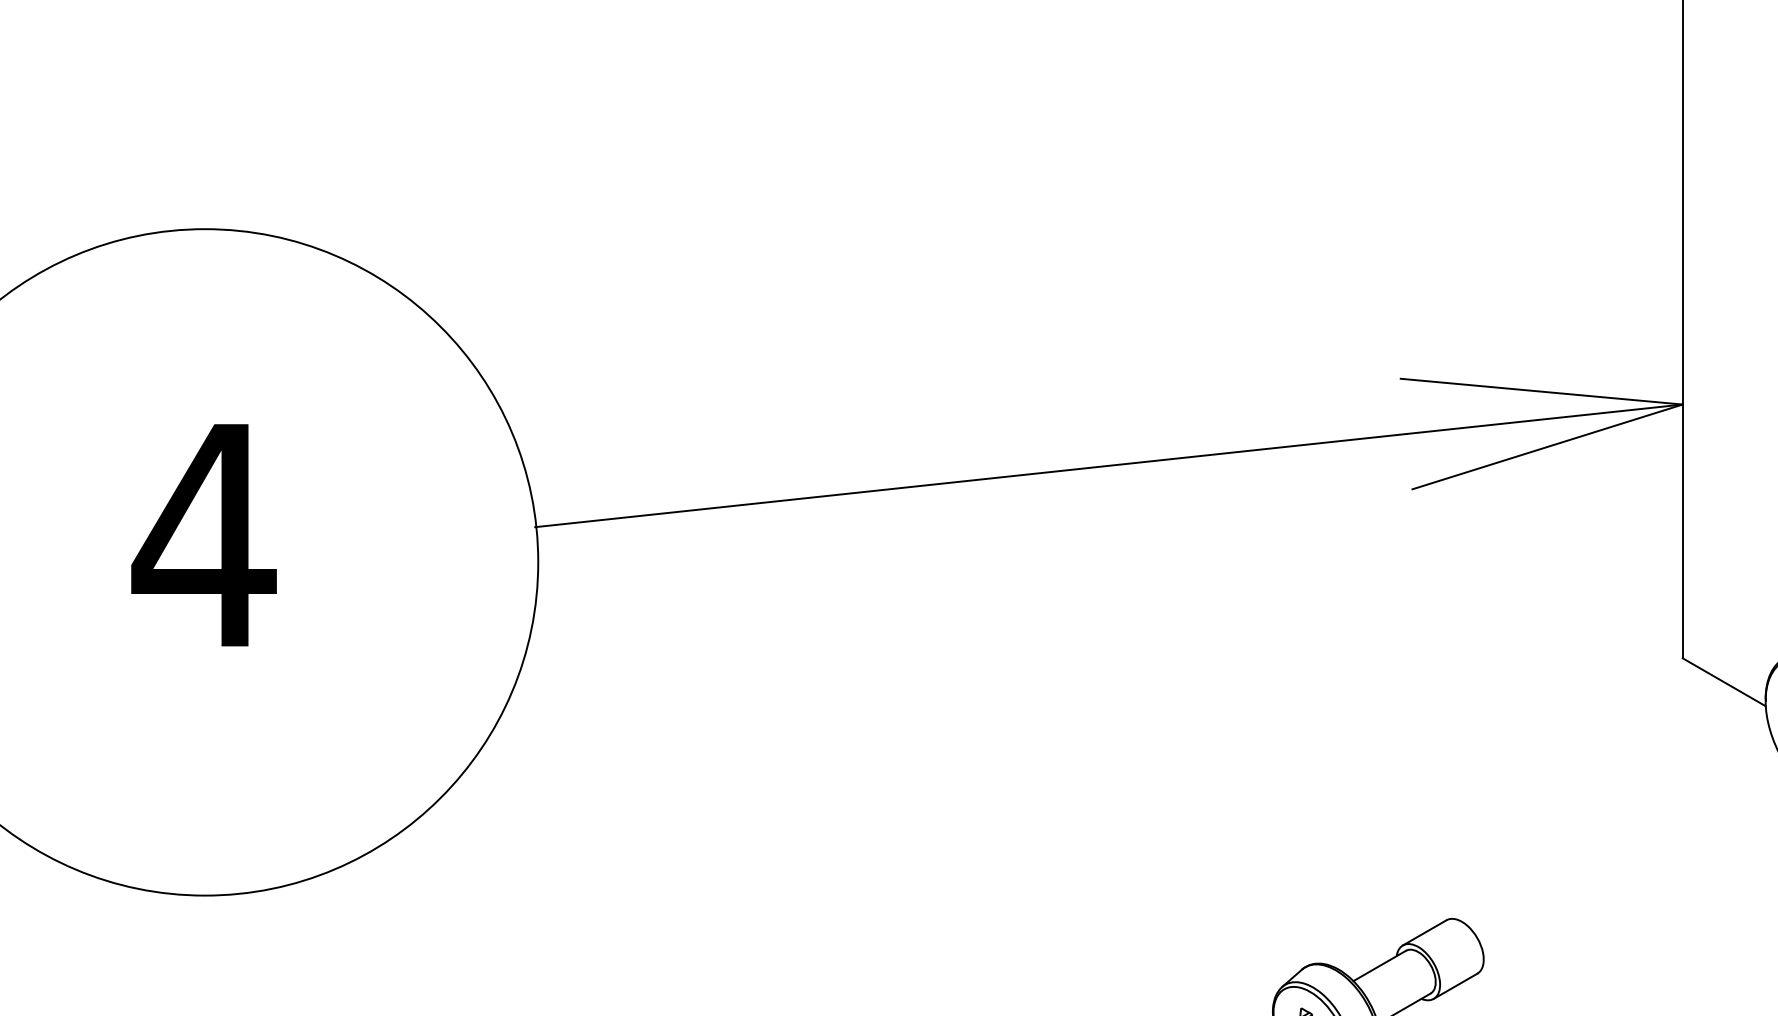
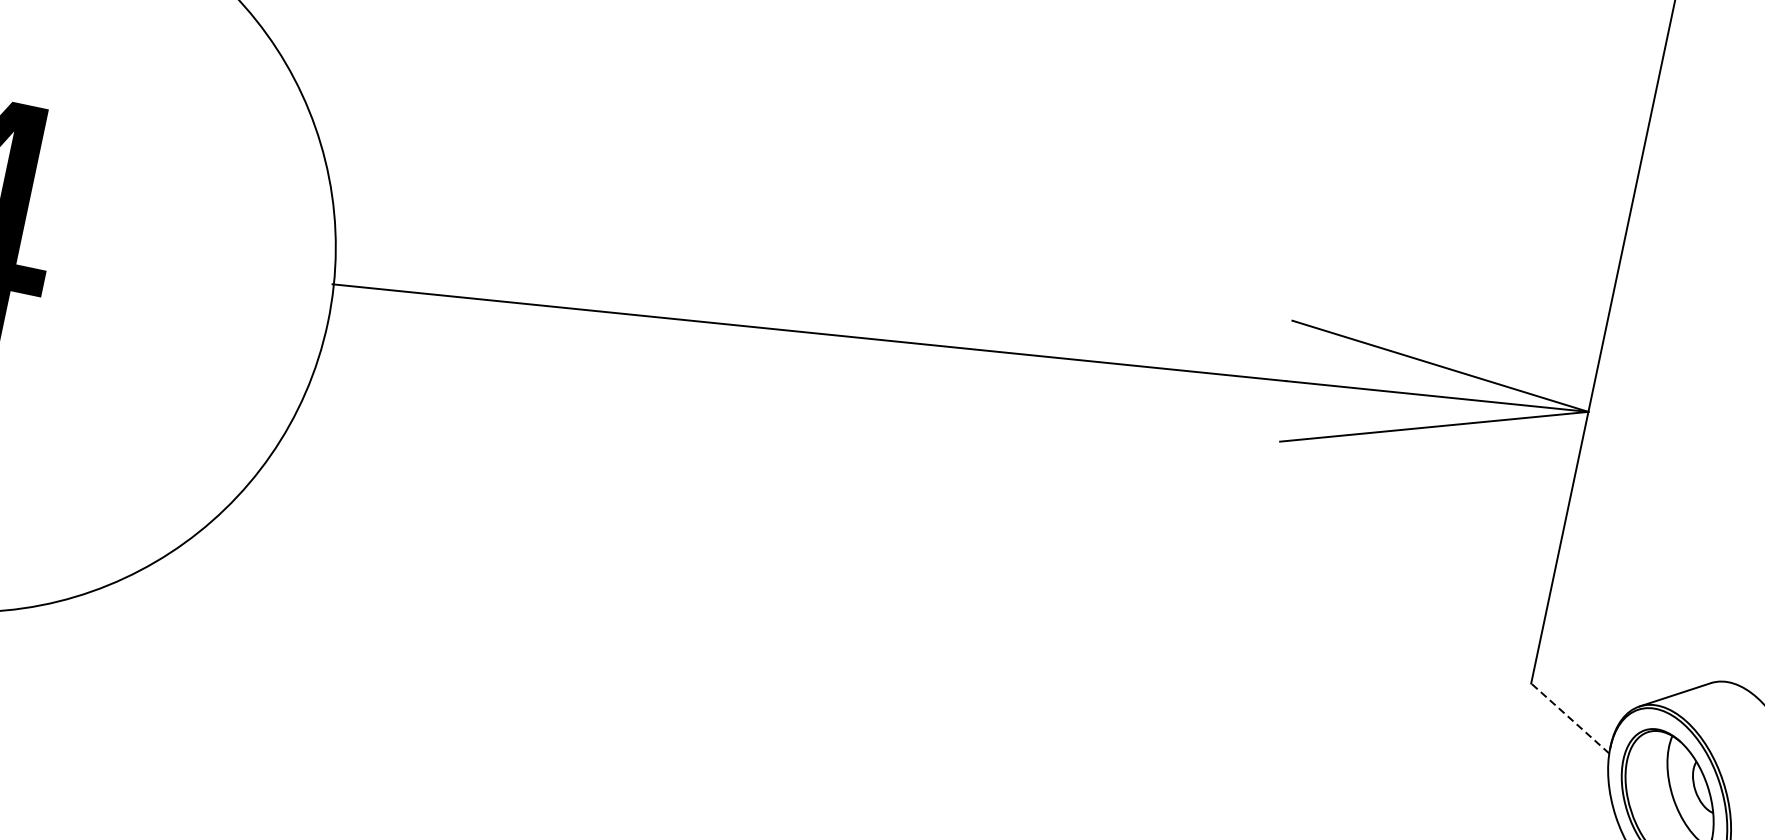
line: (1724, 682) -> (1570, 718), solid -> dashed

